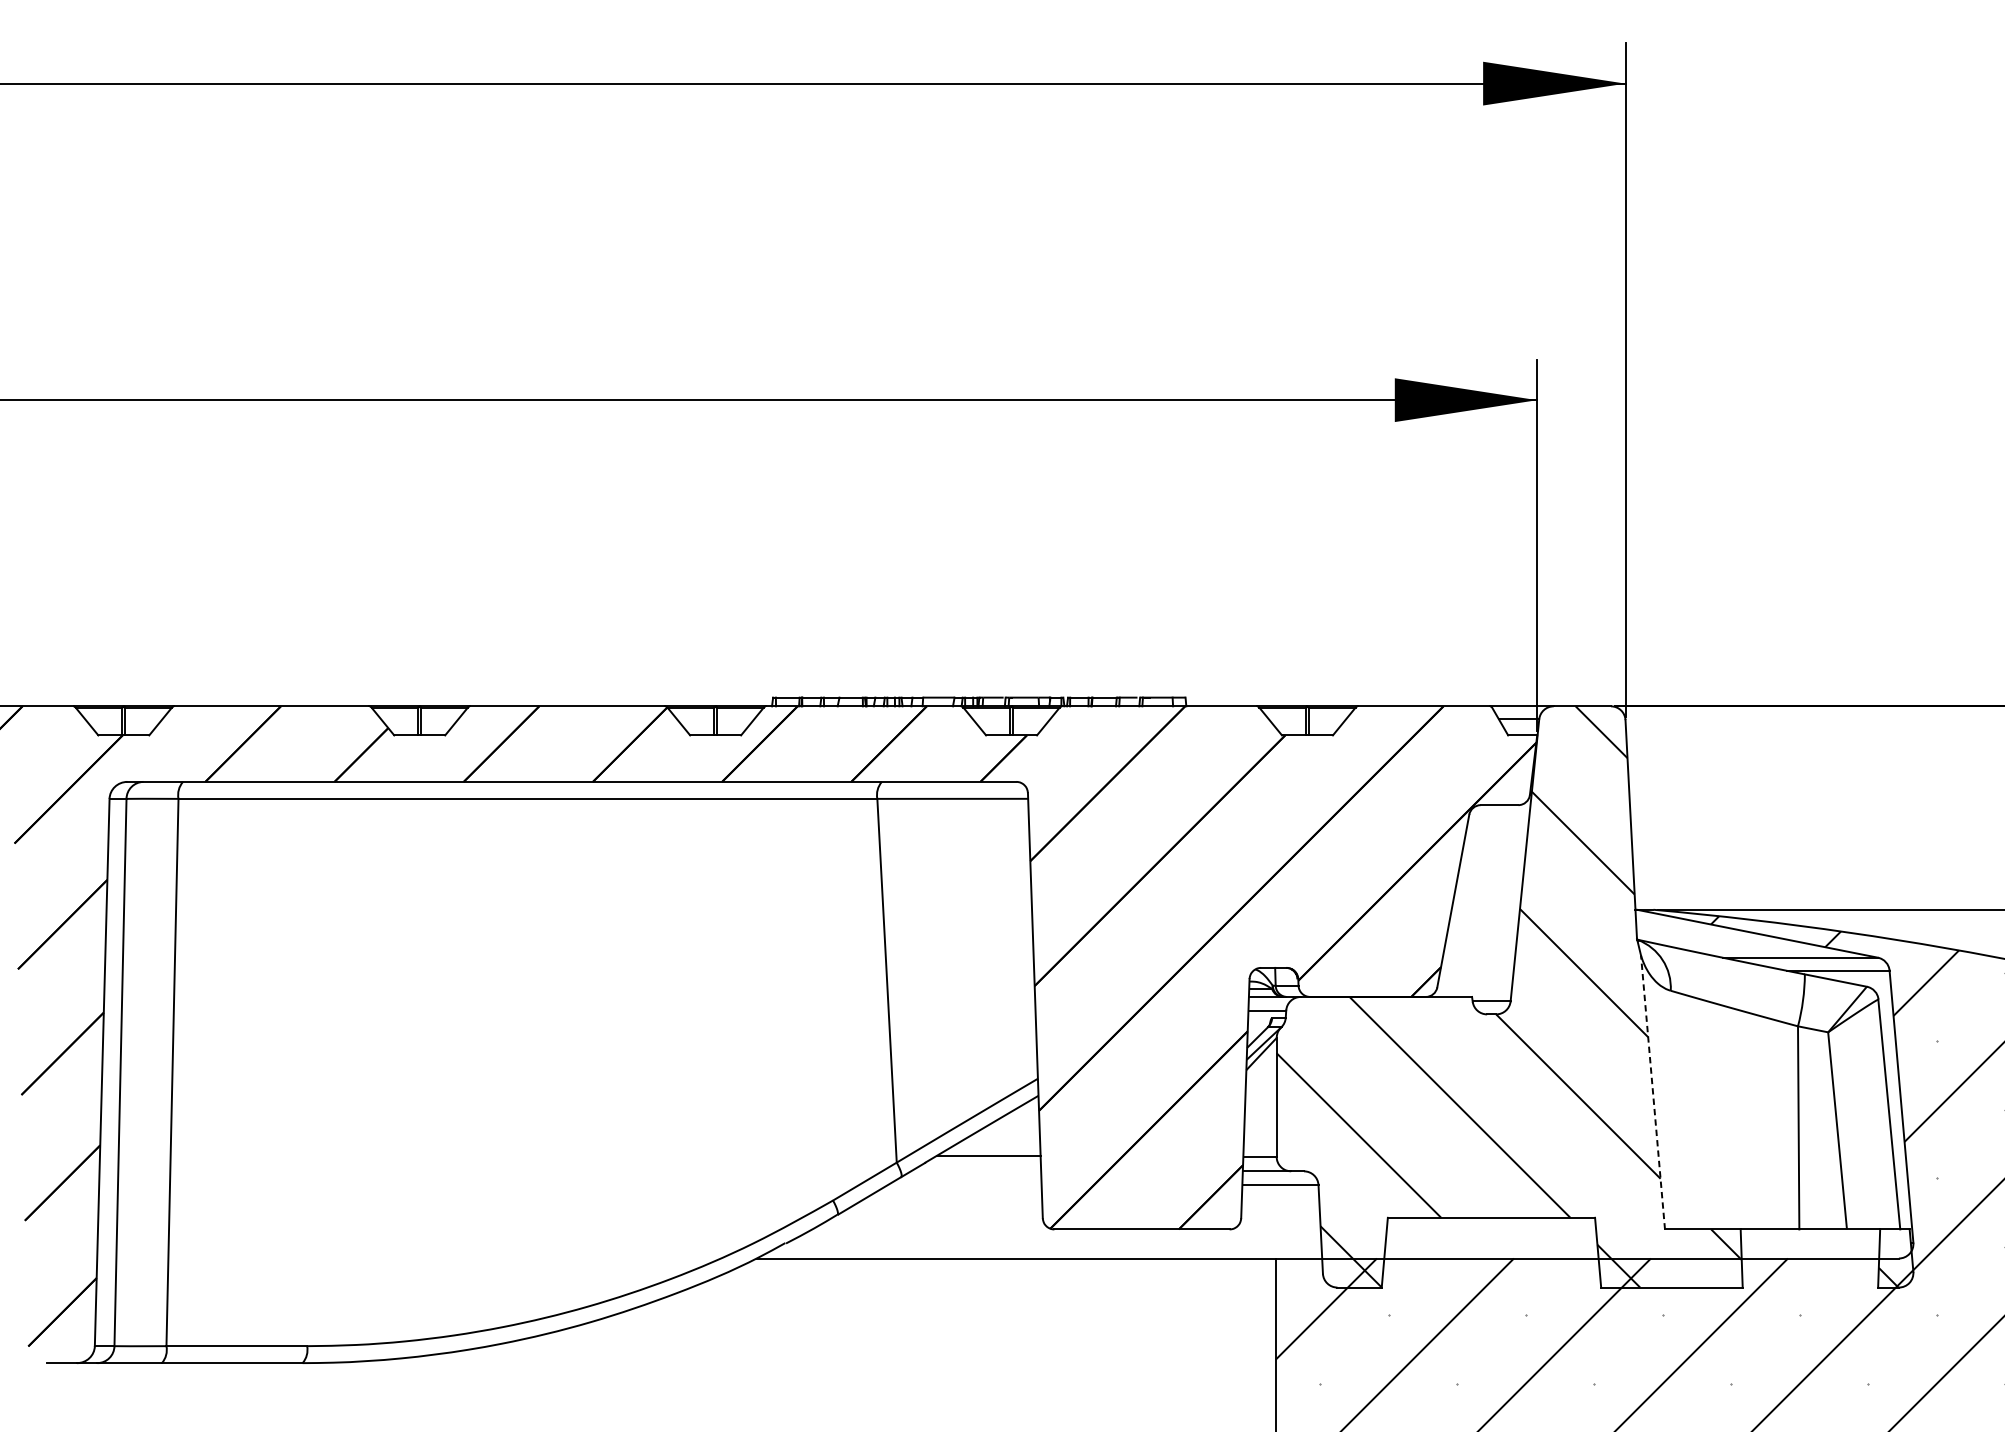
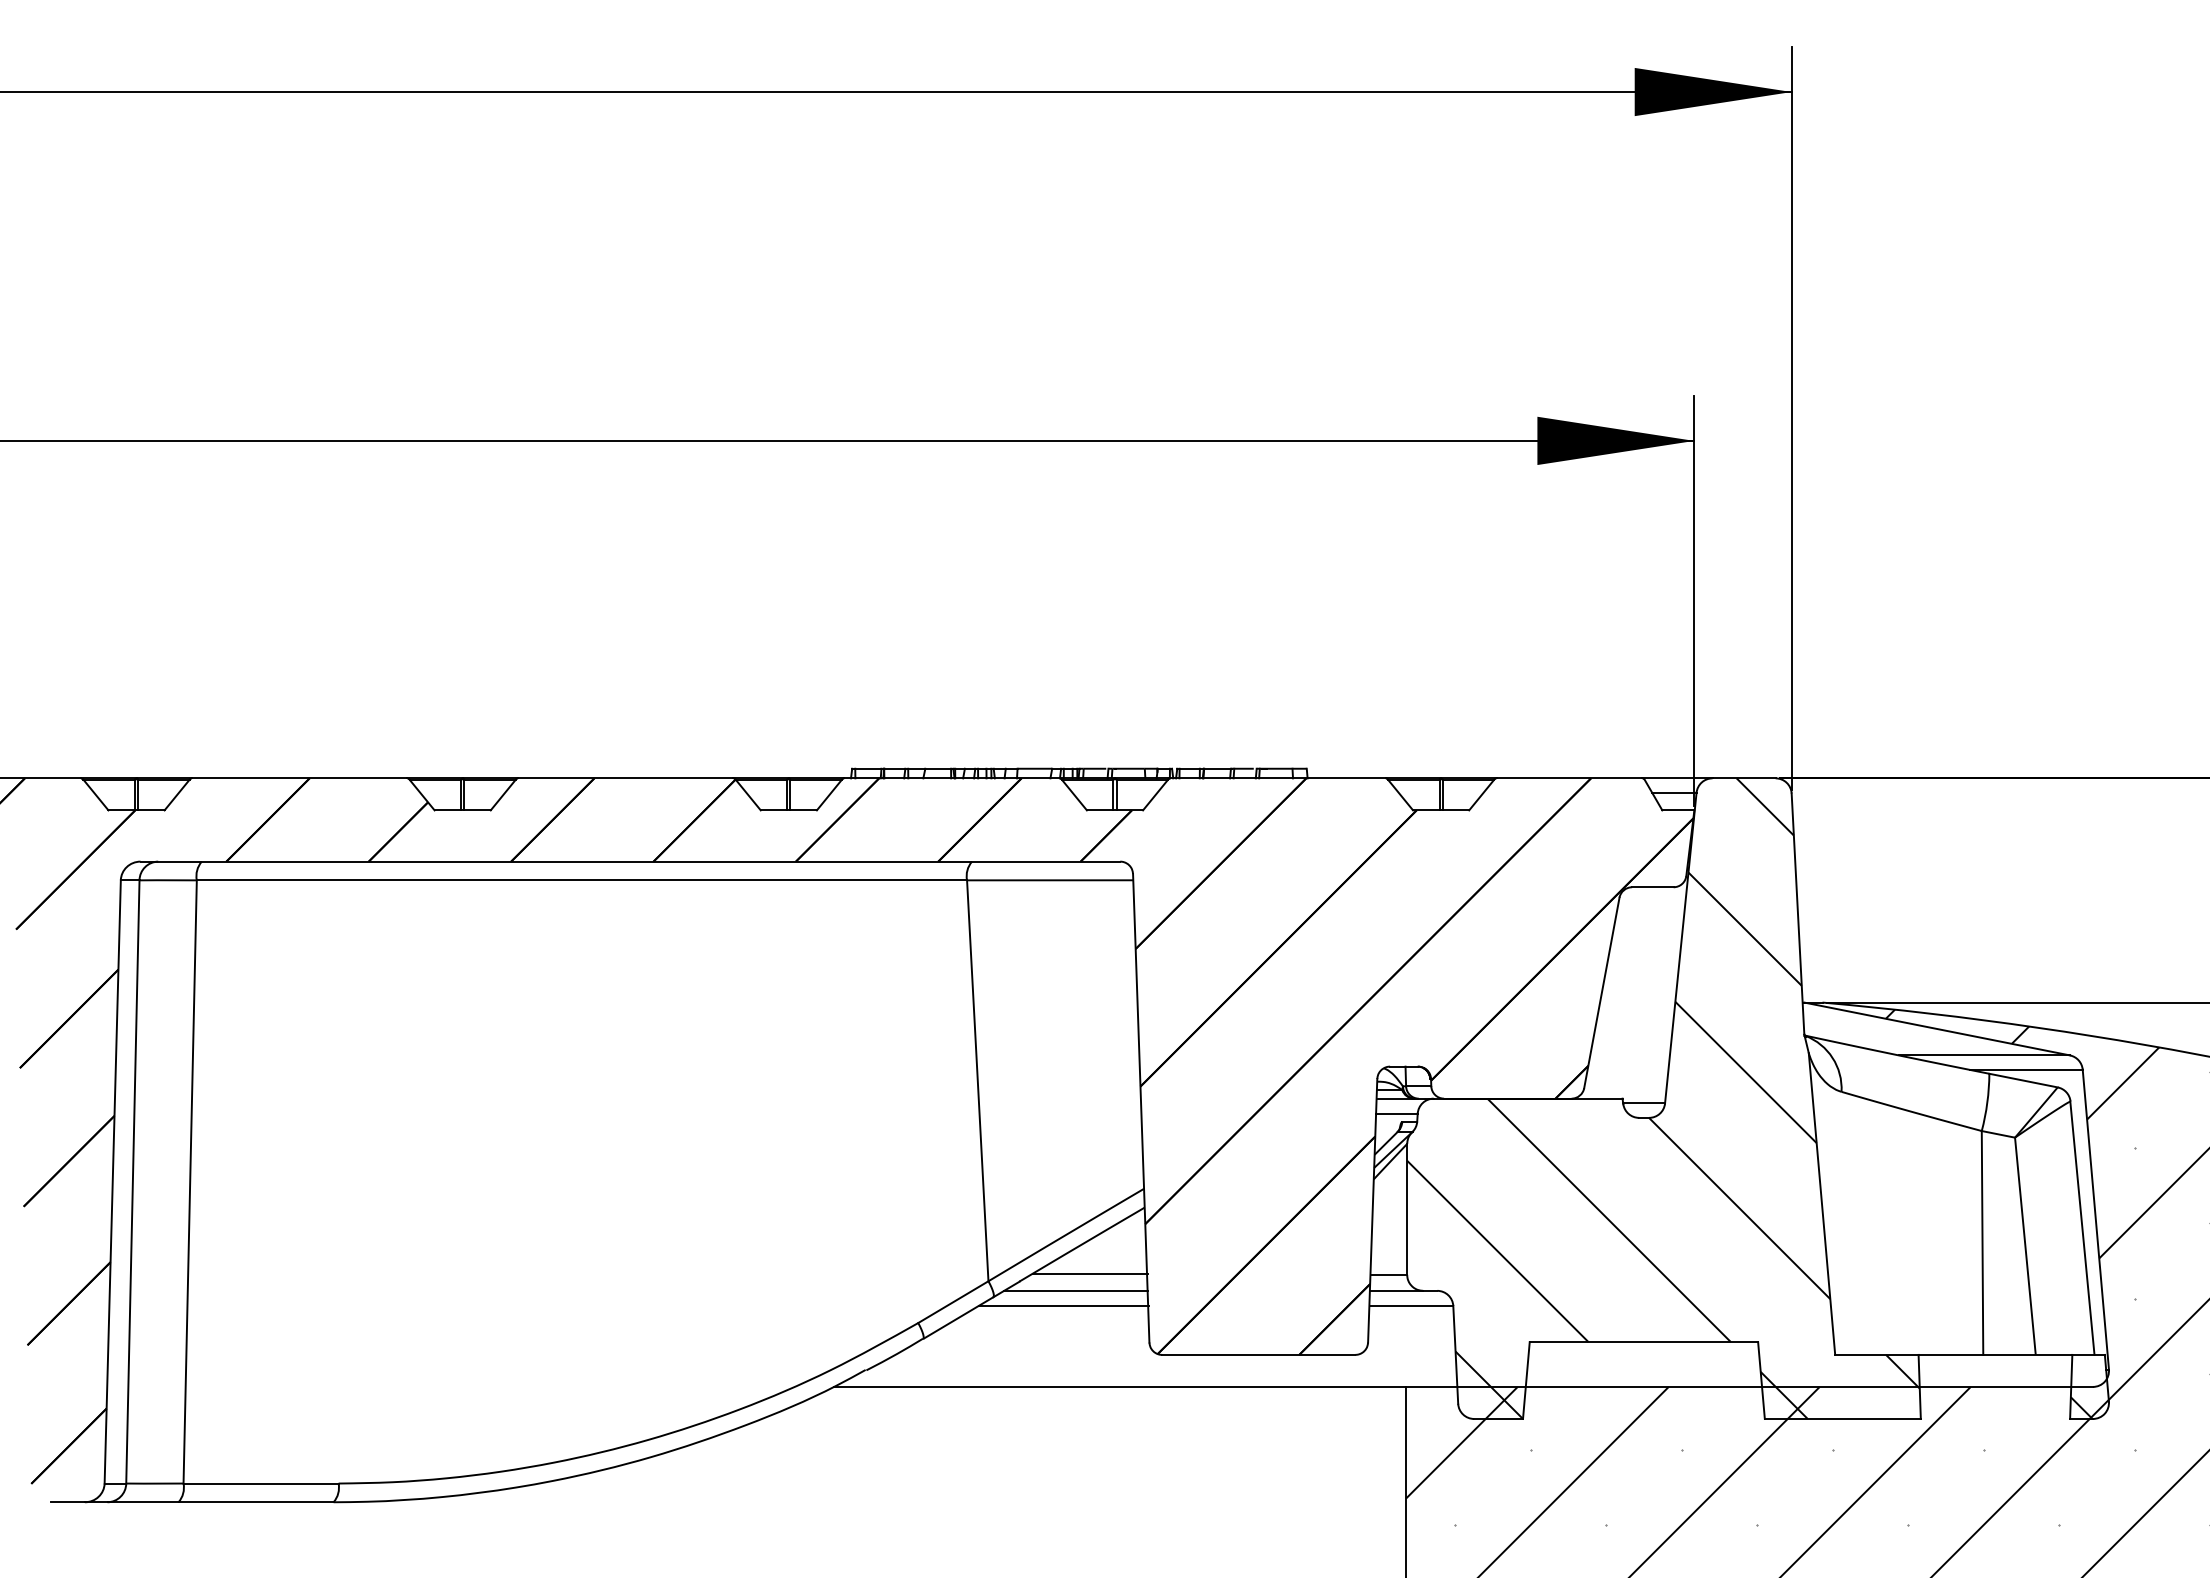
line: (1652, 1092) -> (1821, 1203), dashed -> solid
line: (975, 1171) -> (1075, 1290), added
line: (965, 1185) -> (1064, 1306), added

